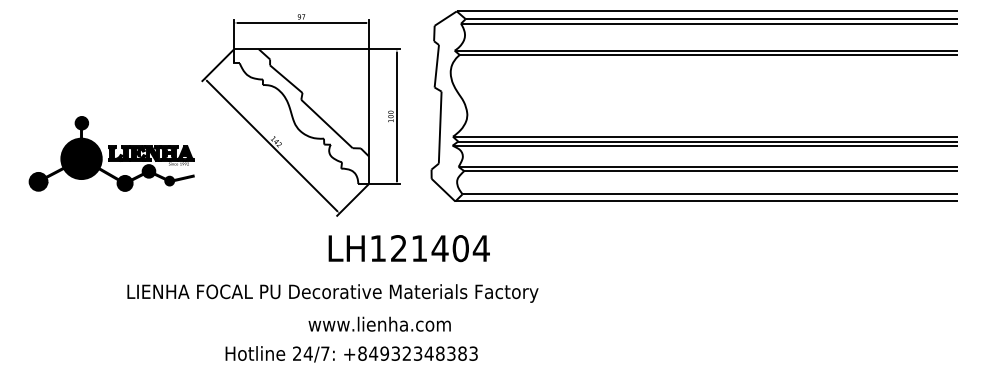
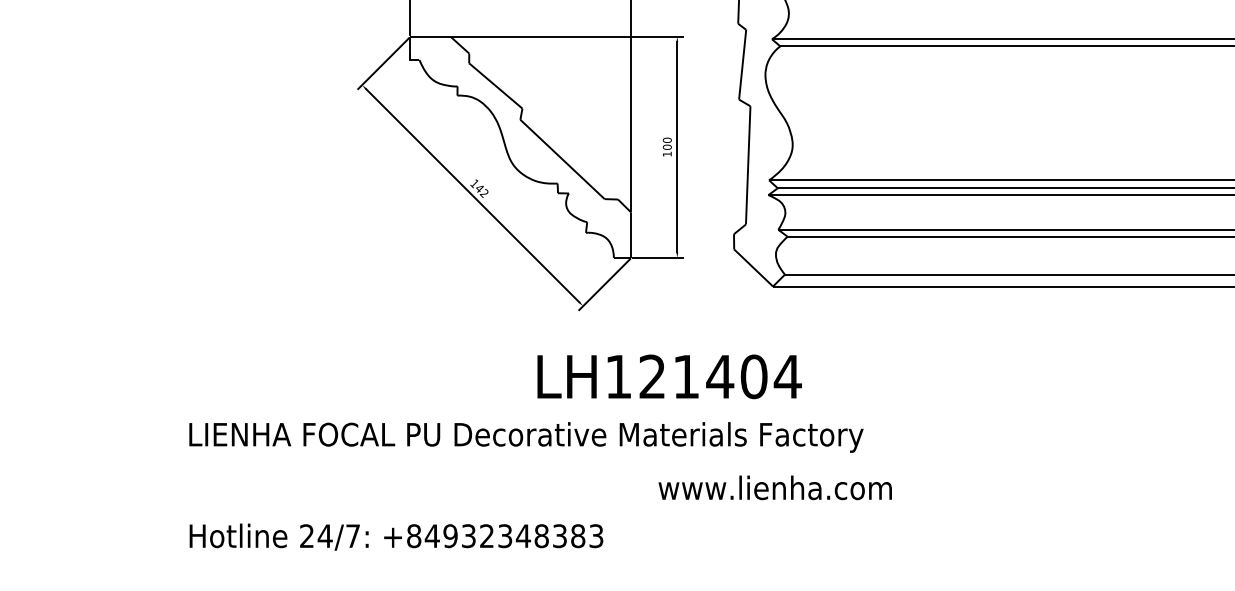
part: (111, 153) -> (209, 207), removed
text: (408, 248) -> (668, 376), moved
text: (332, 293) -> (525, 437), moved
text: (379, 323) -> (774, 486), moved
text: (351, 354) -> (396, 537), moved

